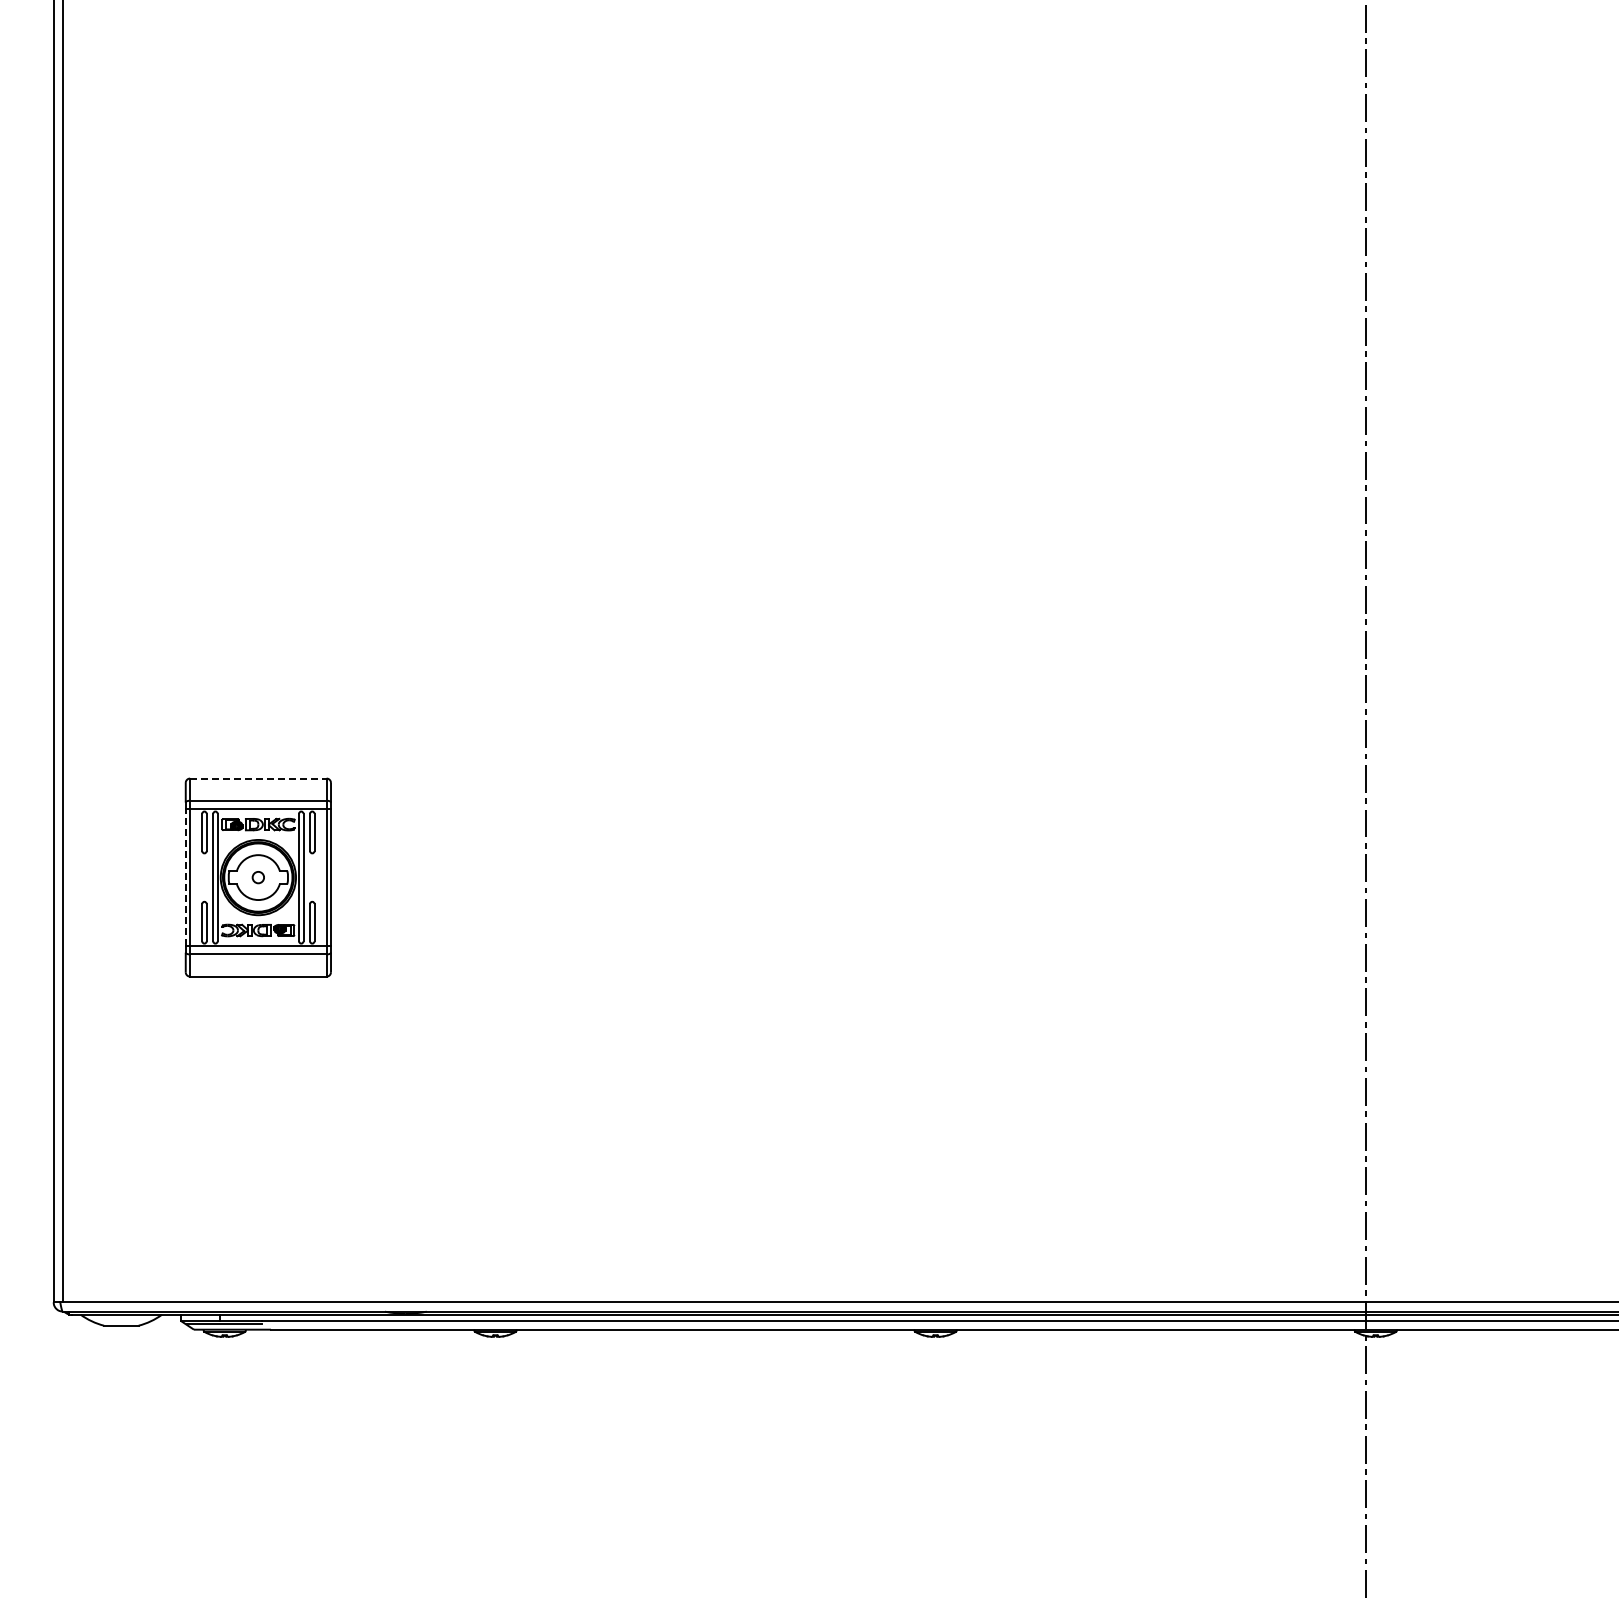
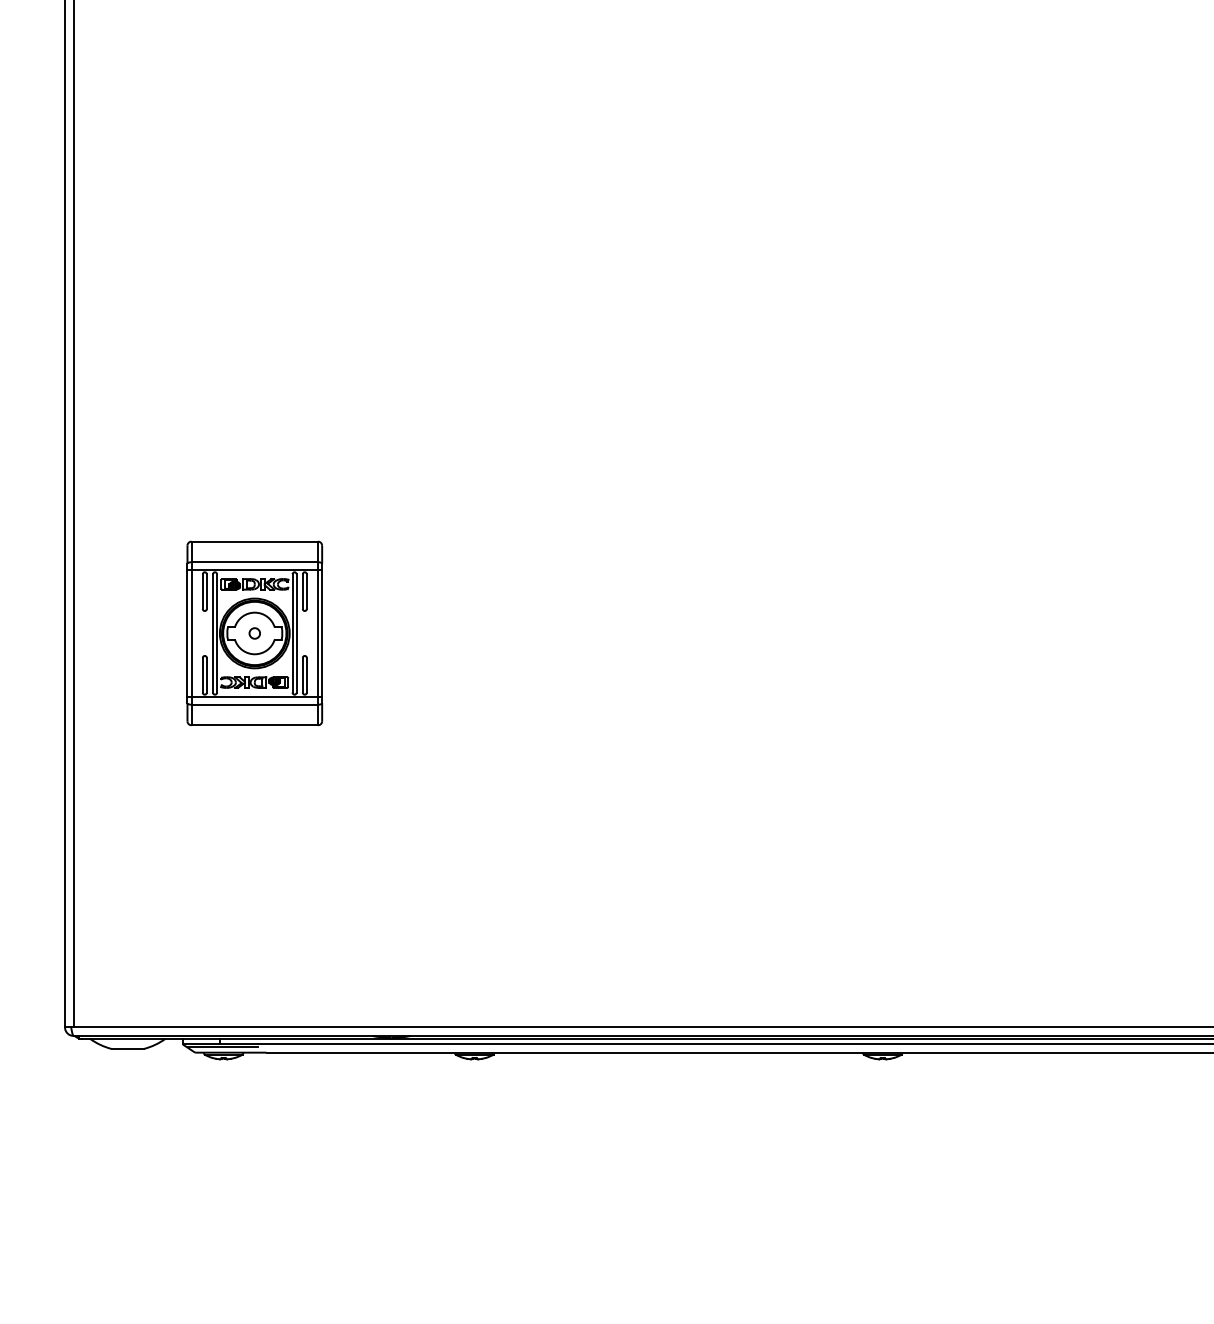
line: (258, 778) -> (254, 541), dashed -> solid
line: (185, 877) -> (187, 633), dashed -> solid

